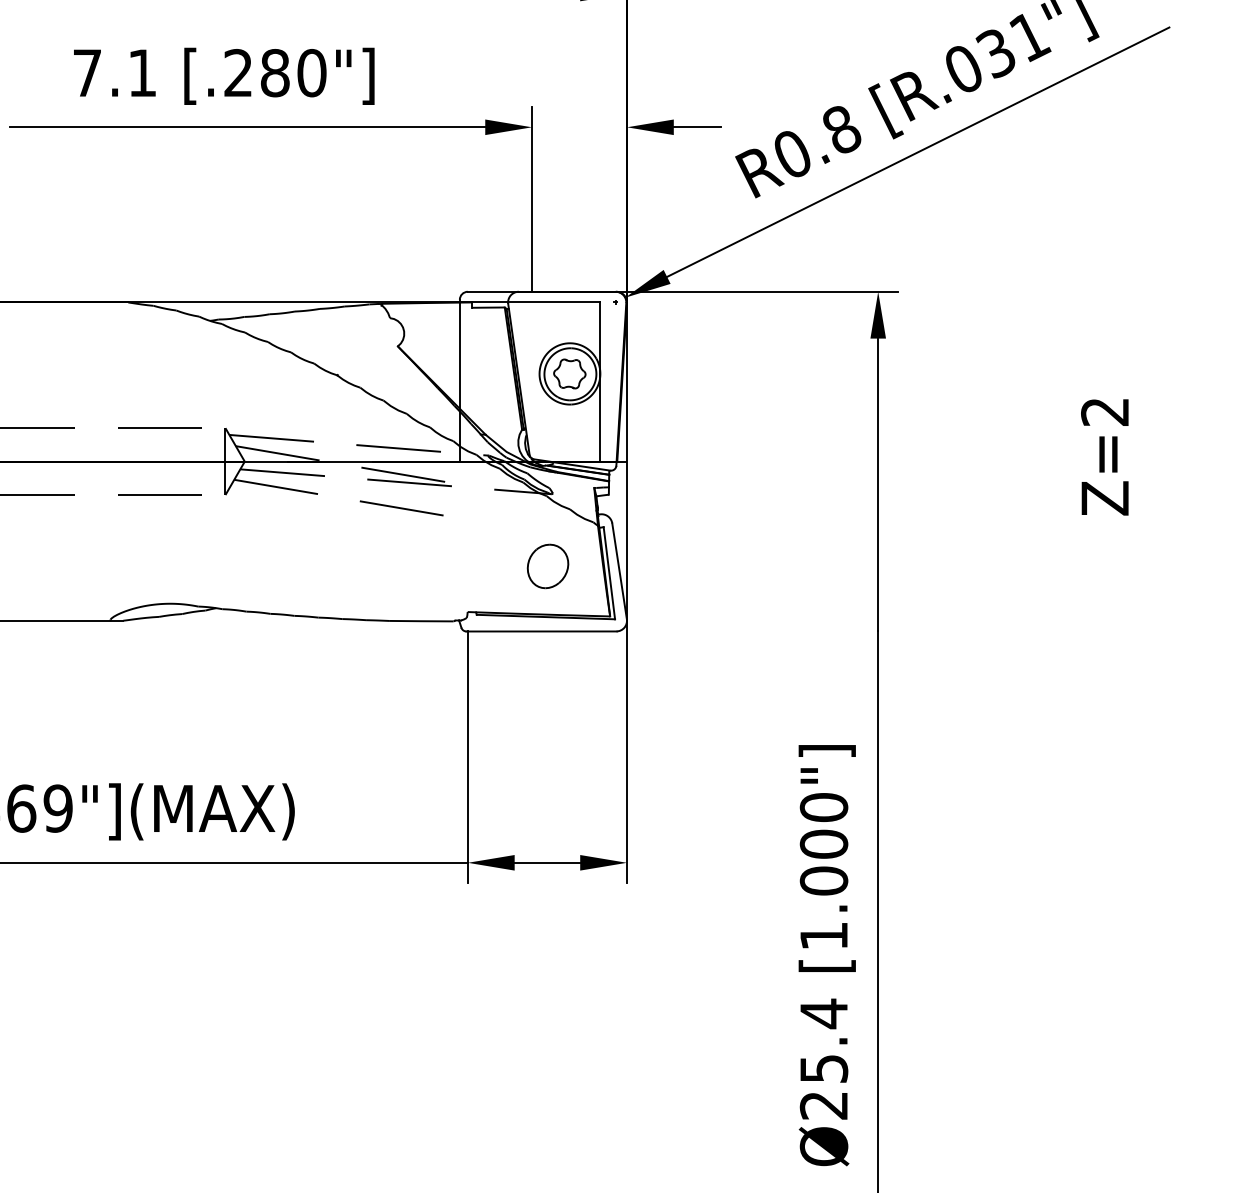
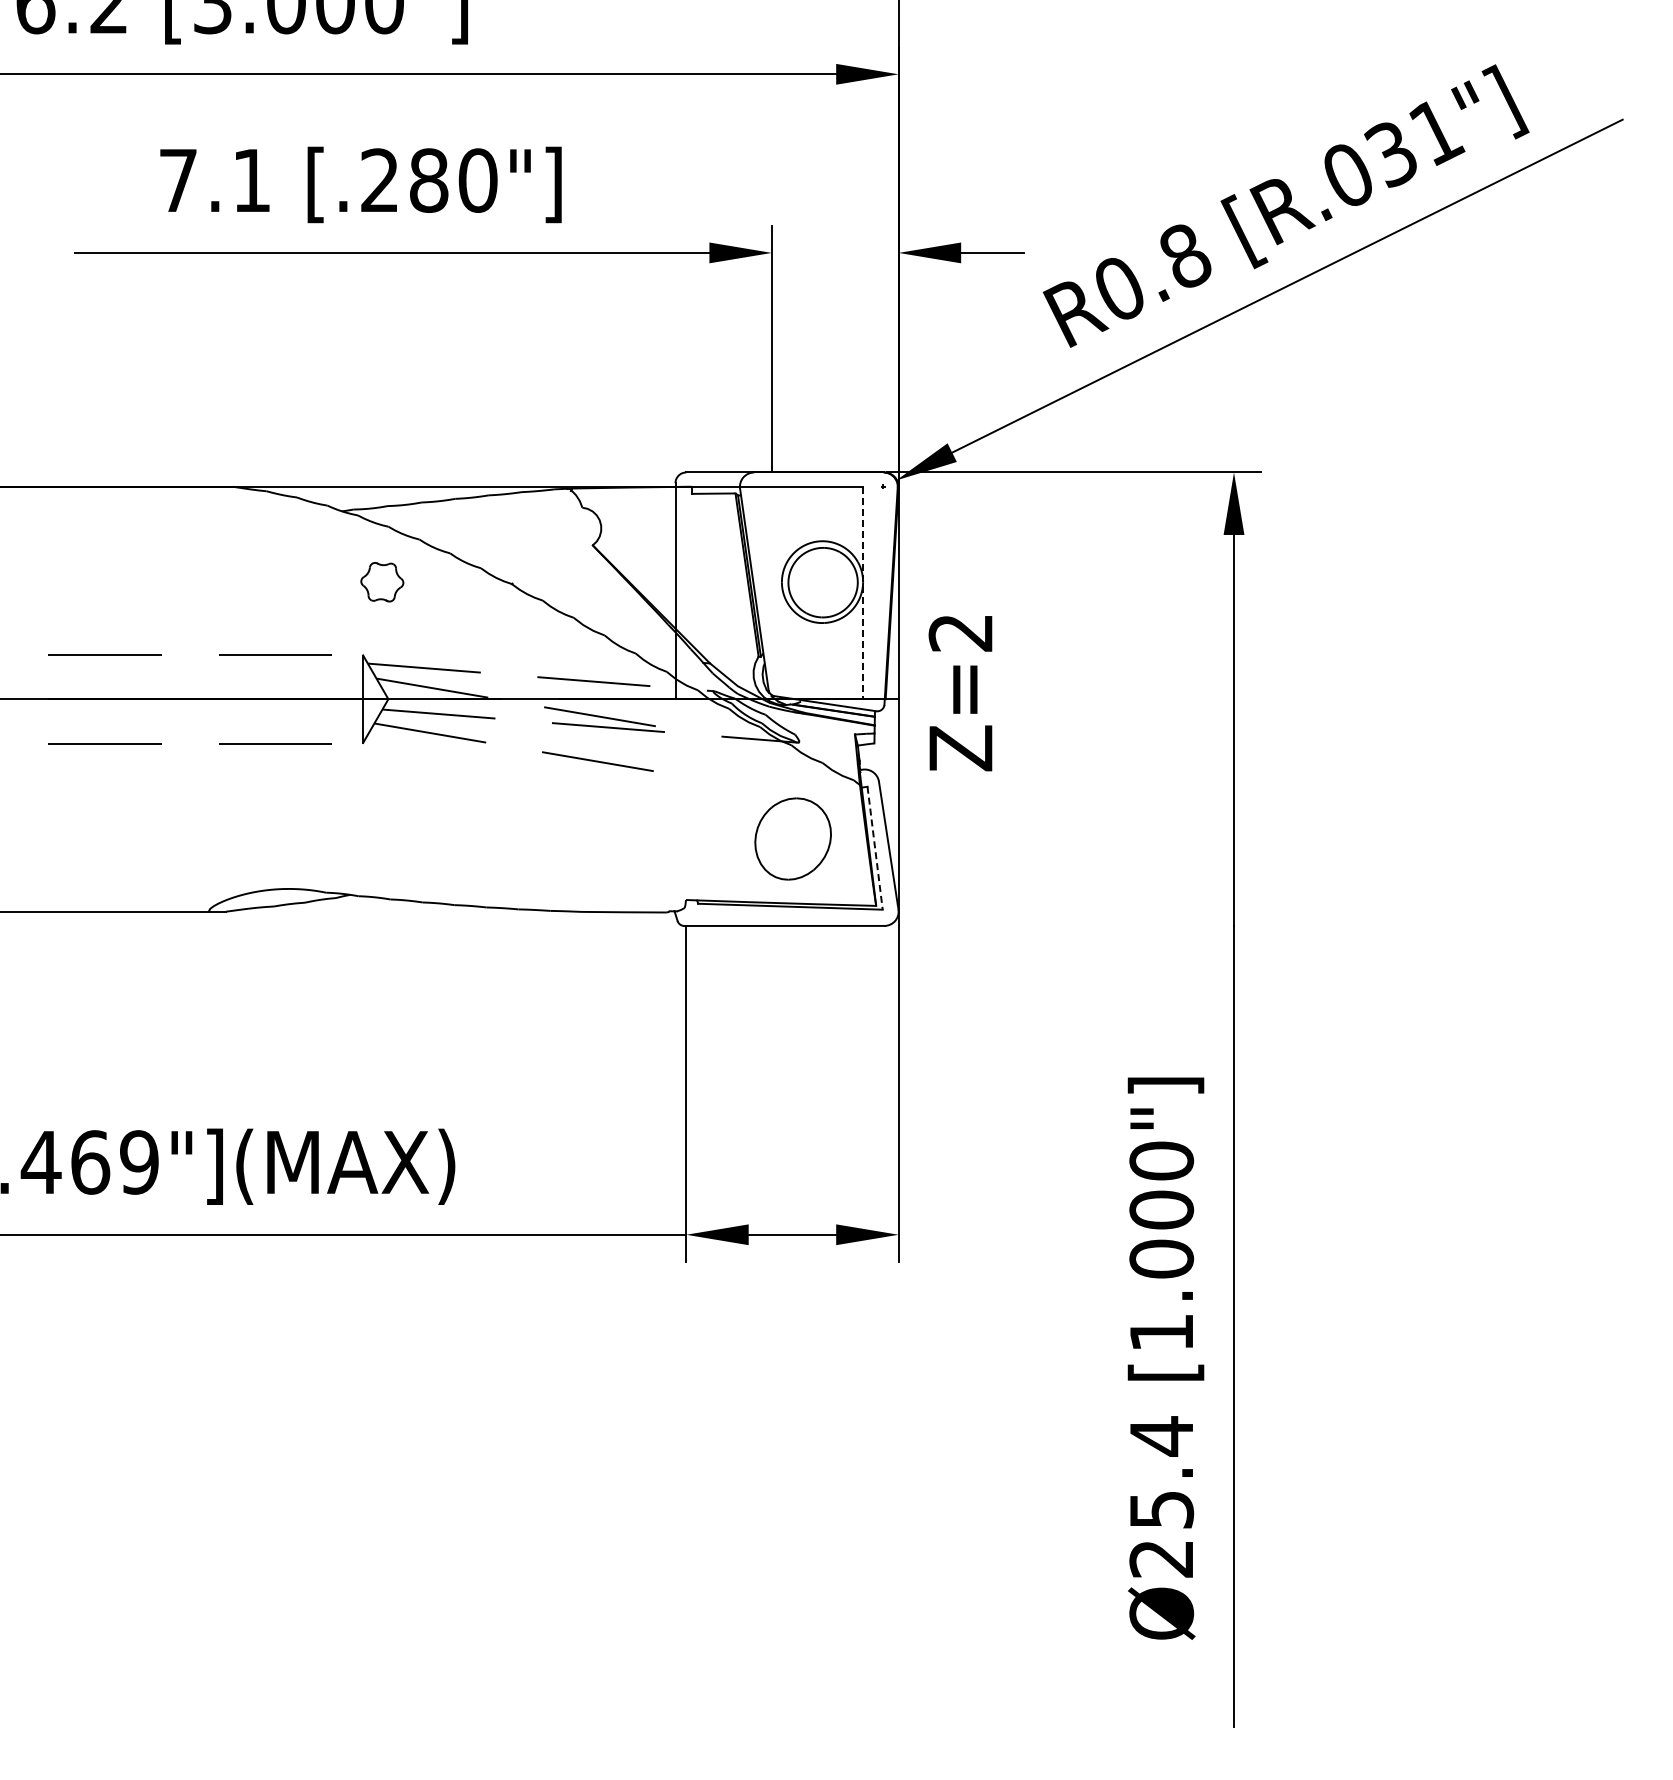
part: (569, 374) -> (382, 582), moved
line: (599, 382) -> (862, 593), solid -> dashed
text: (1104, 457) -> (960, 693), moved
part: (548, 566) -> (793, 839), size x1.4
line: (609, 573) -> (875, 848), solid -> dashed

